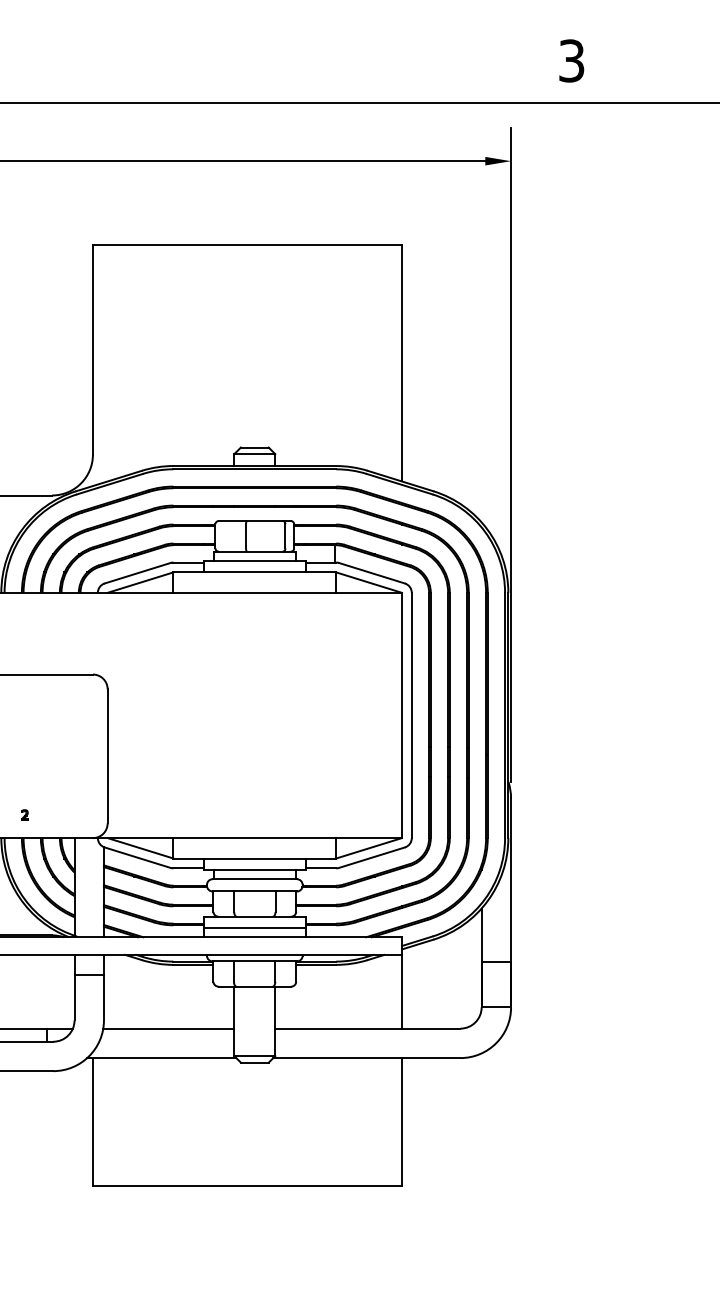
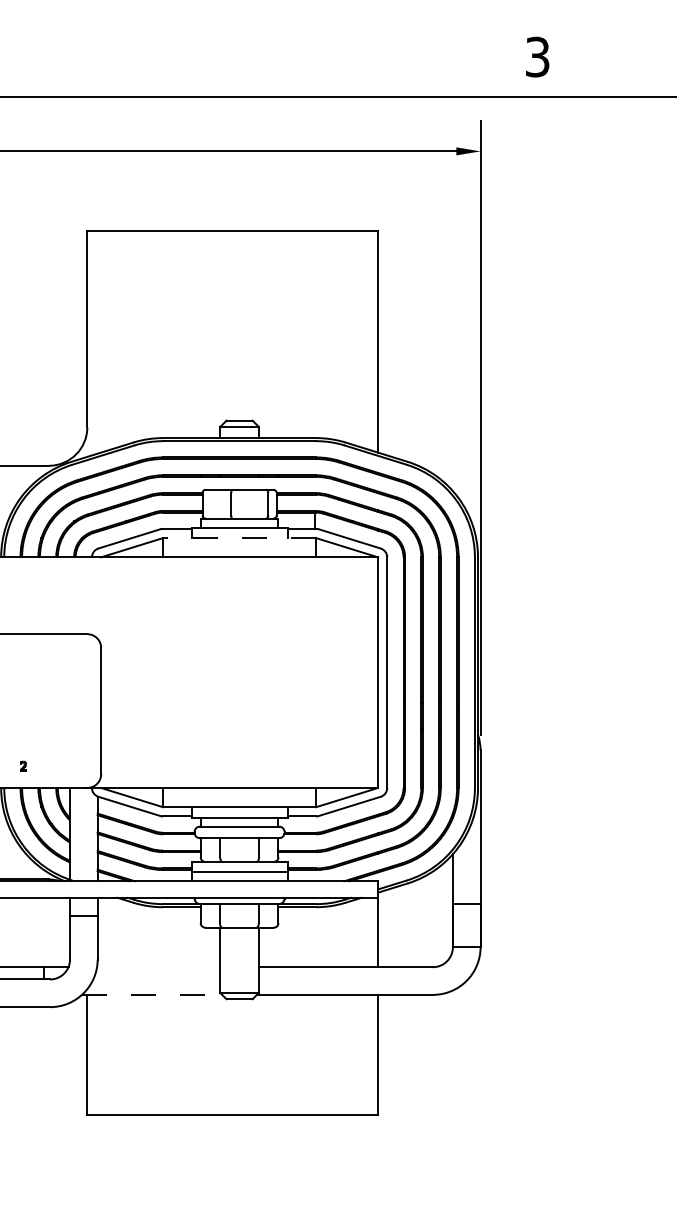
line: (254, 572) -> (239, 538), solid -> dashed
line: (168, 1028) -> (158, 967), removed
line: (162, 1057) -> (152, 994), solid -> dashed

